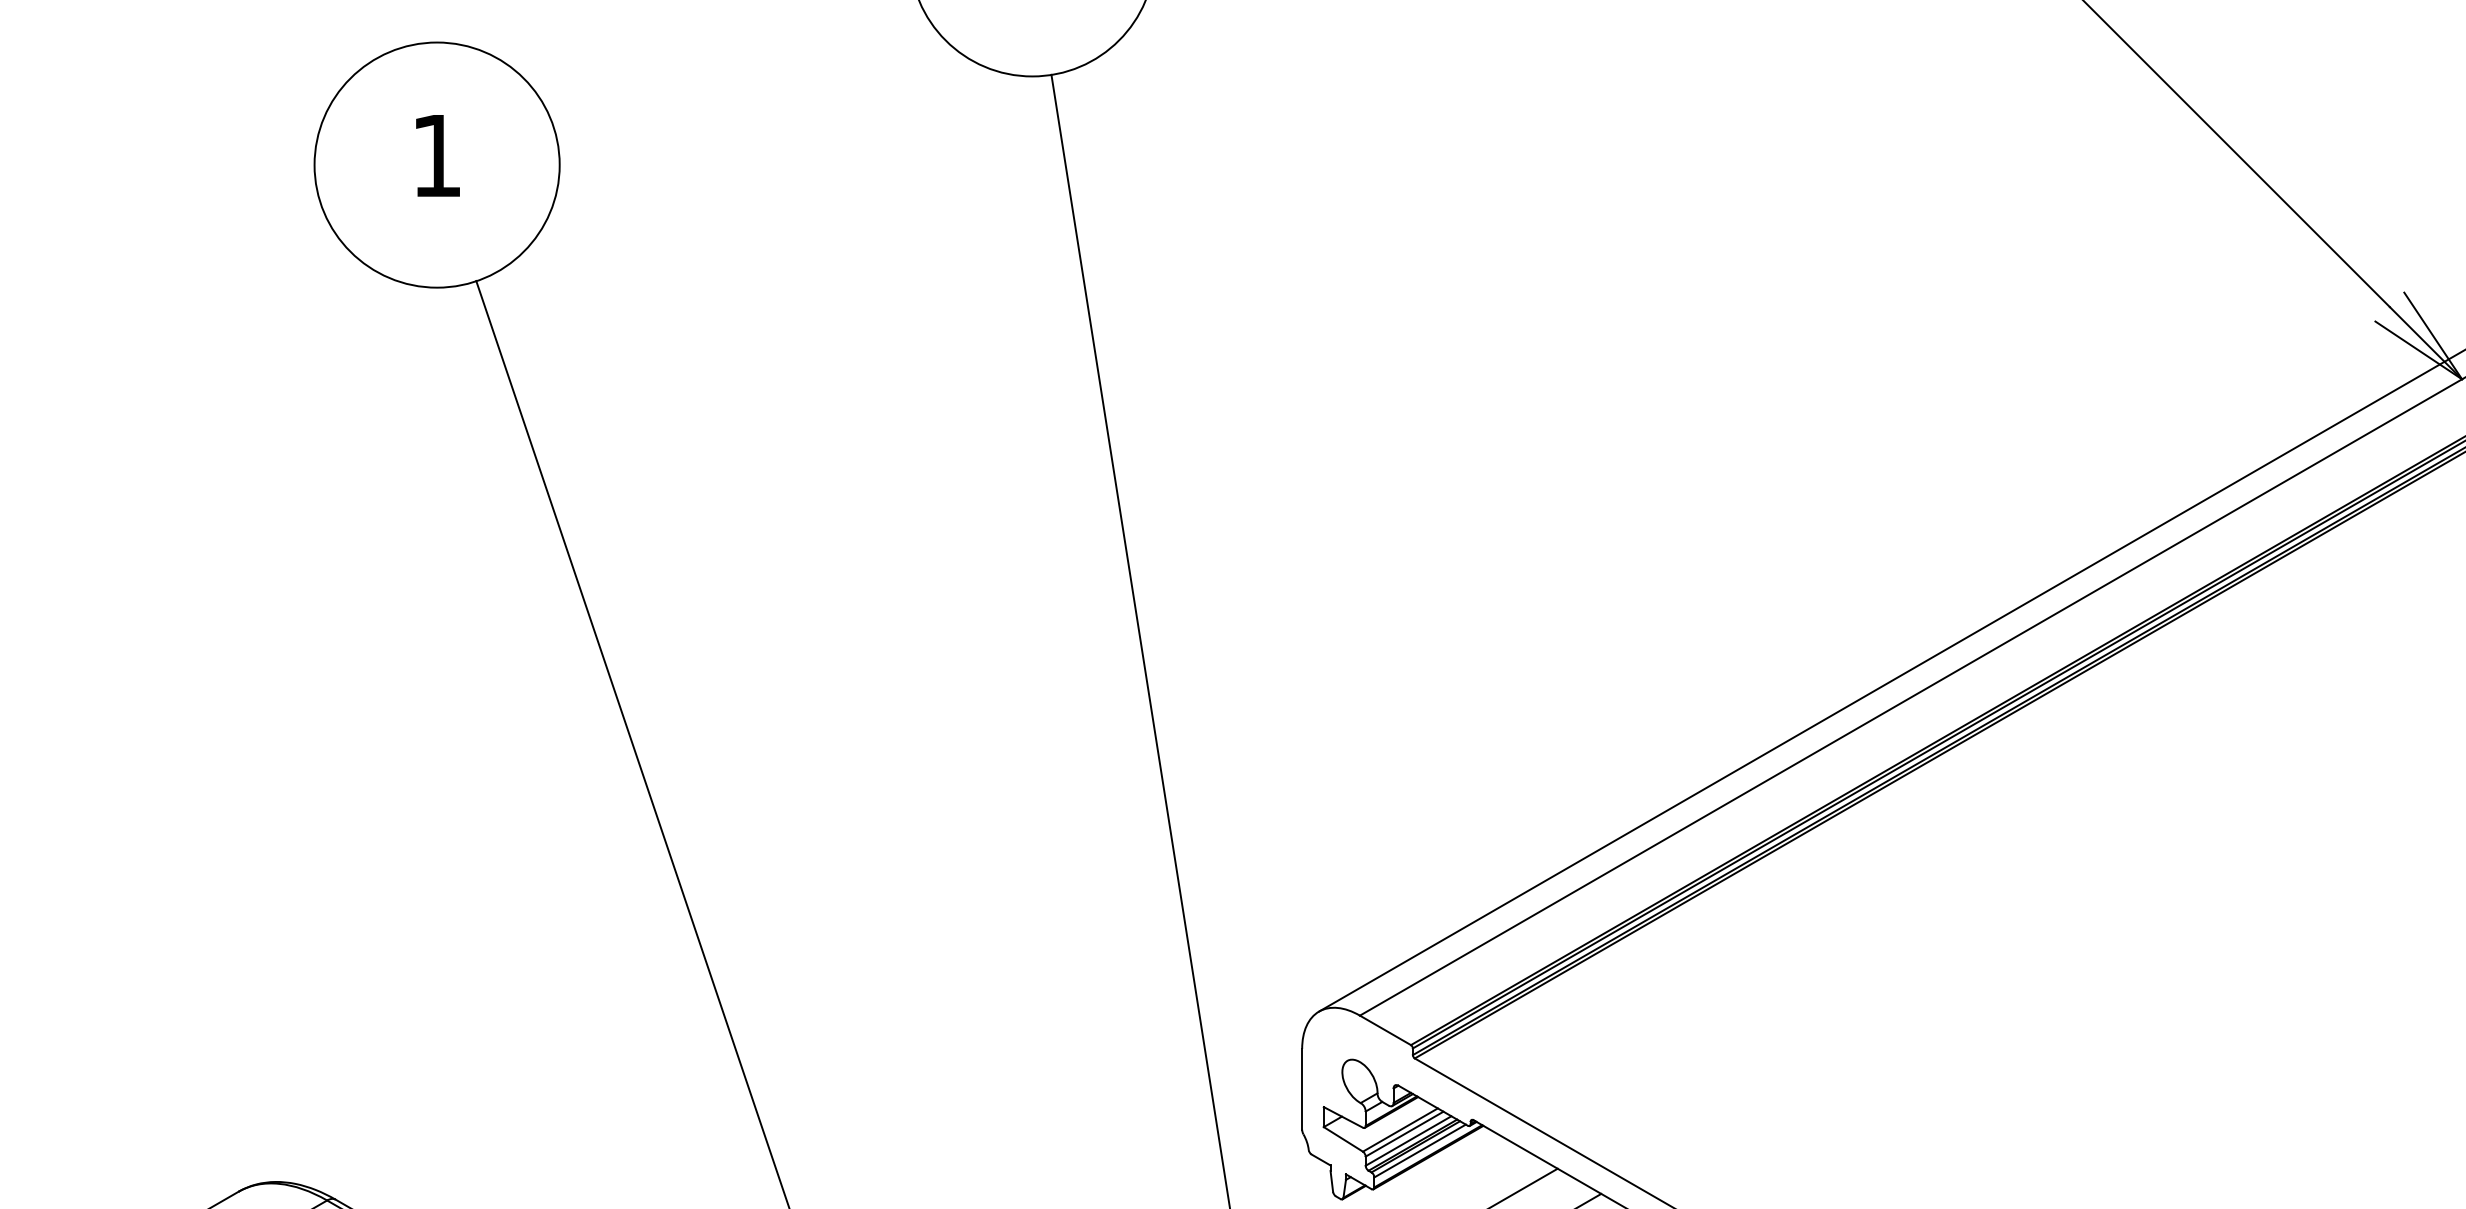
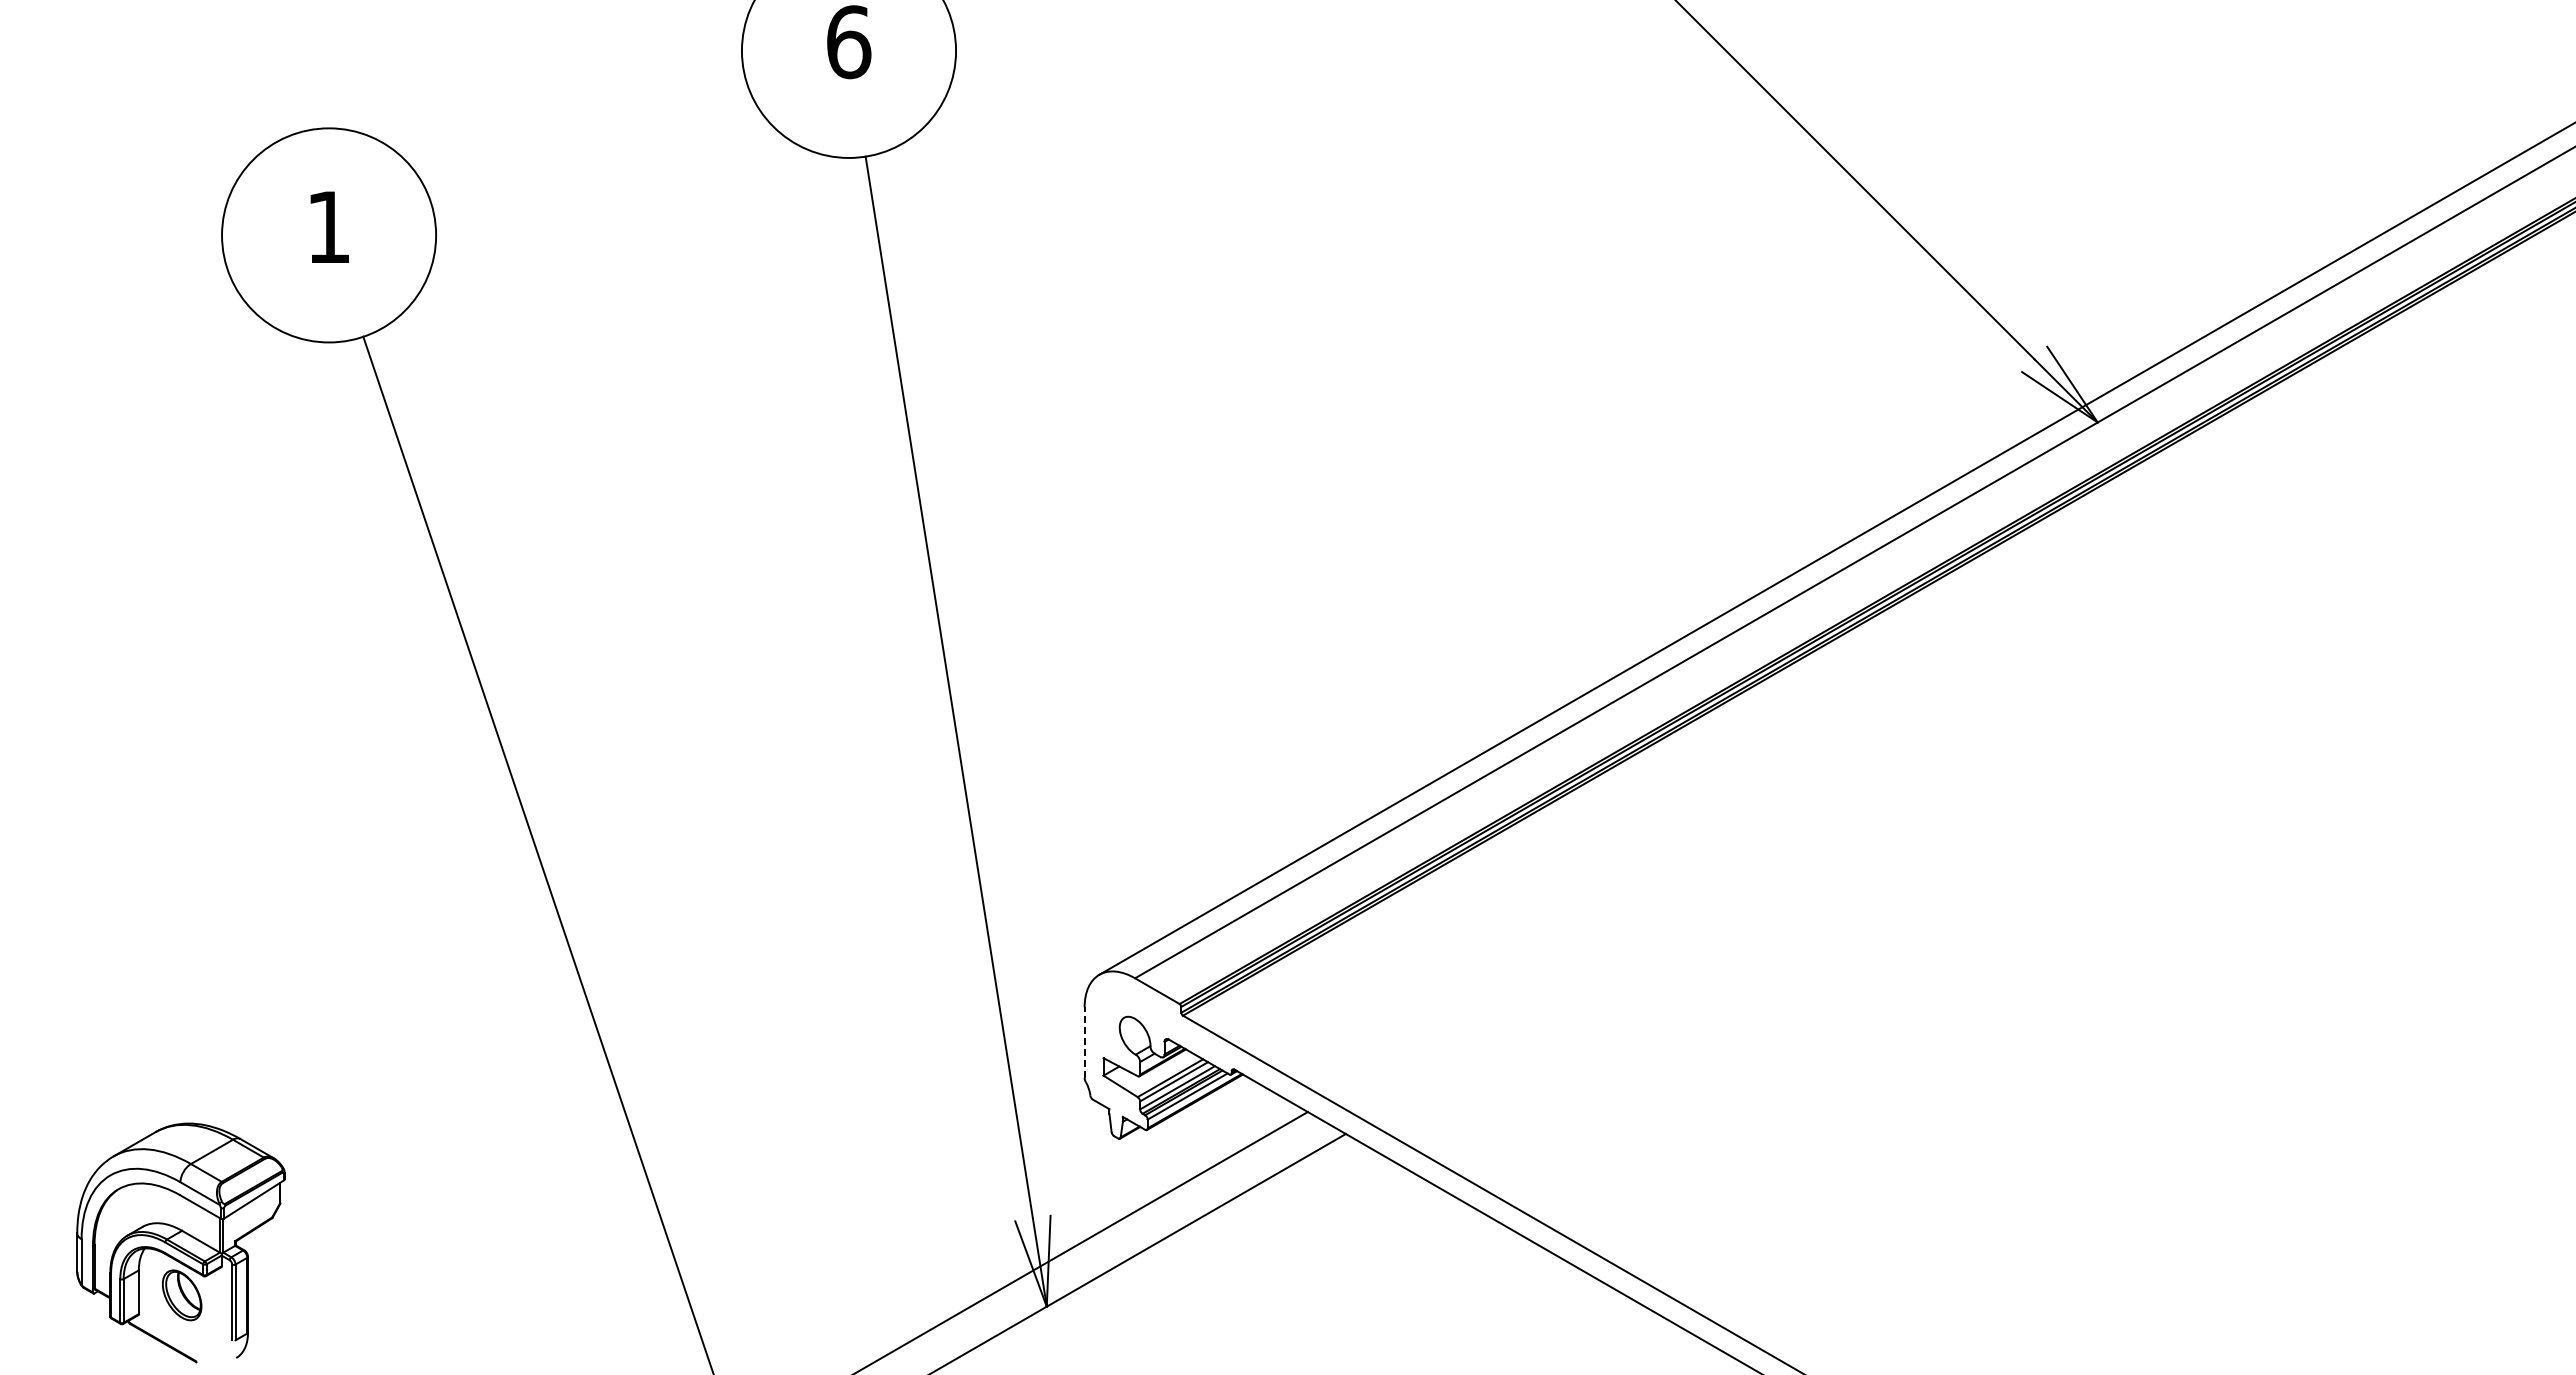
line: (1302, 1089) -> (1084, 1042), solid -> dashed

